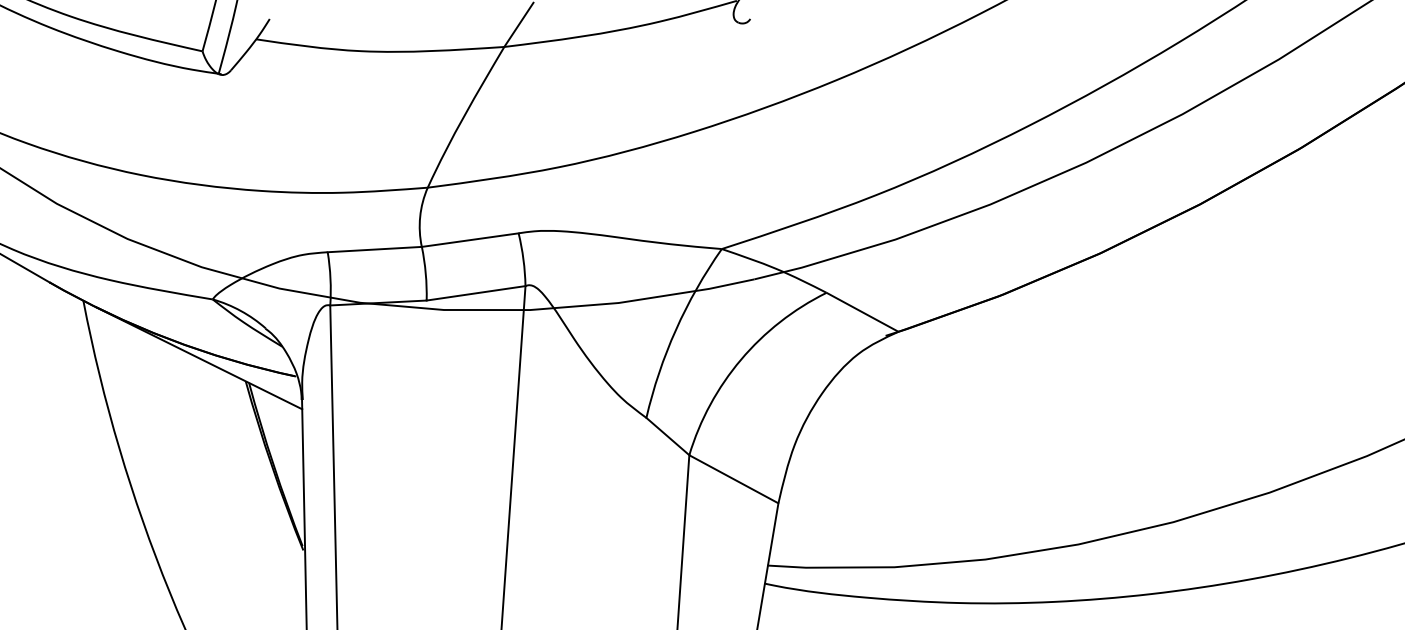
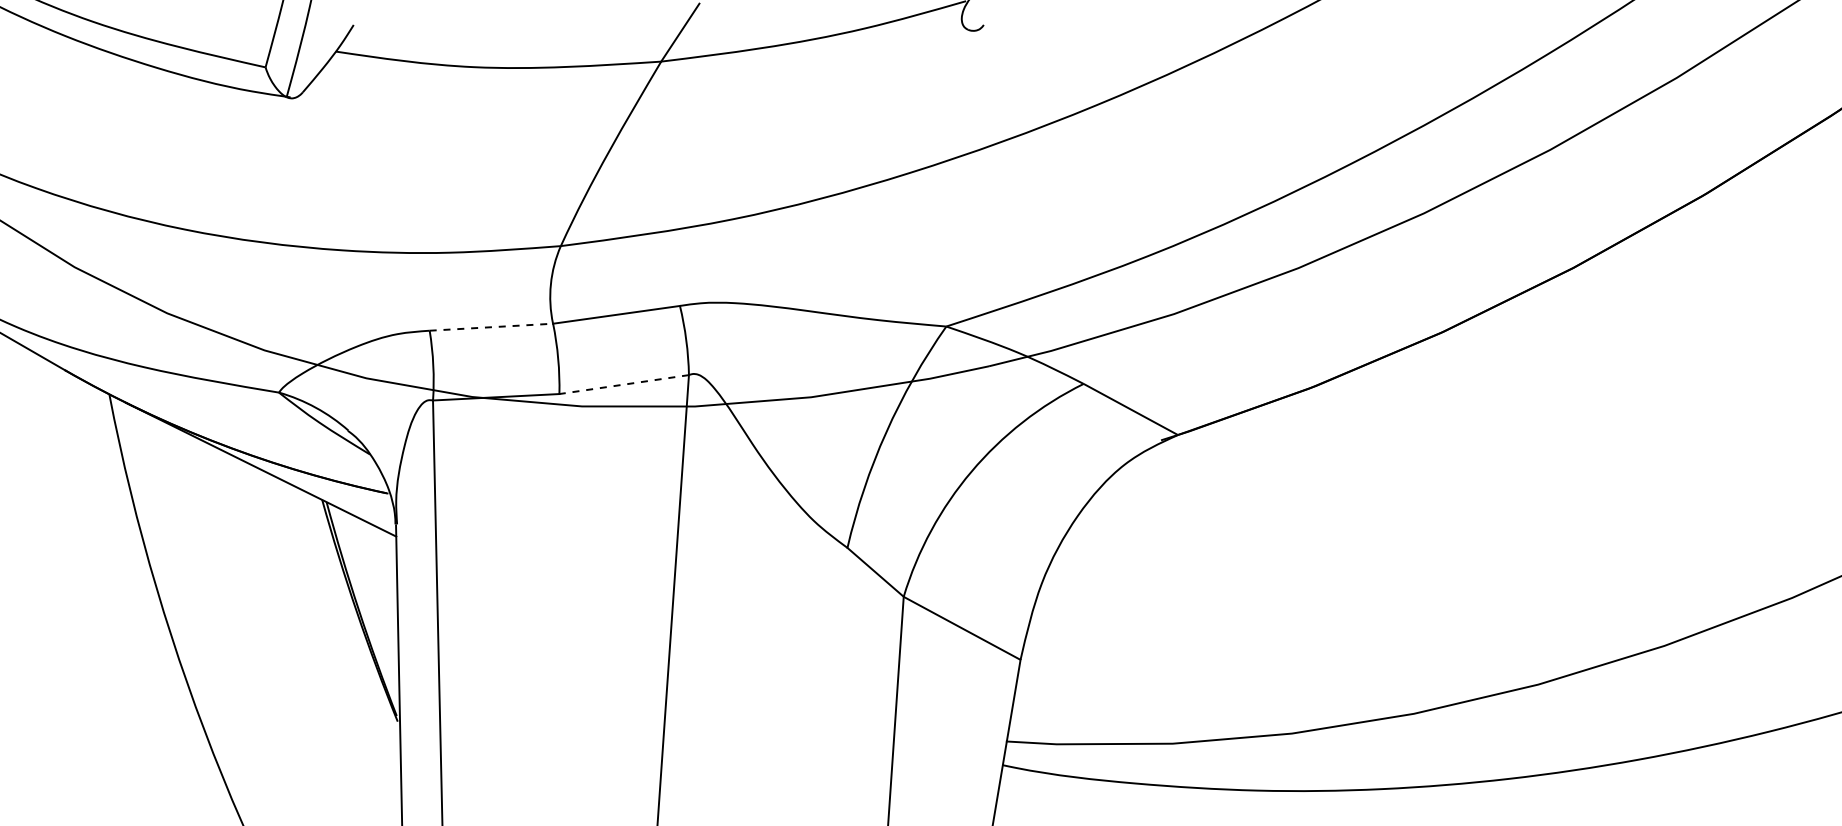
line: (374, 249) -> (491, 327), solid -> dashed
line: (475, 293) -> (623, 384), solid -> dashed

